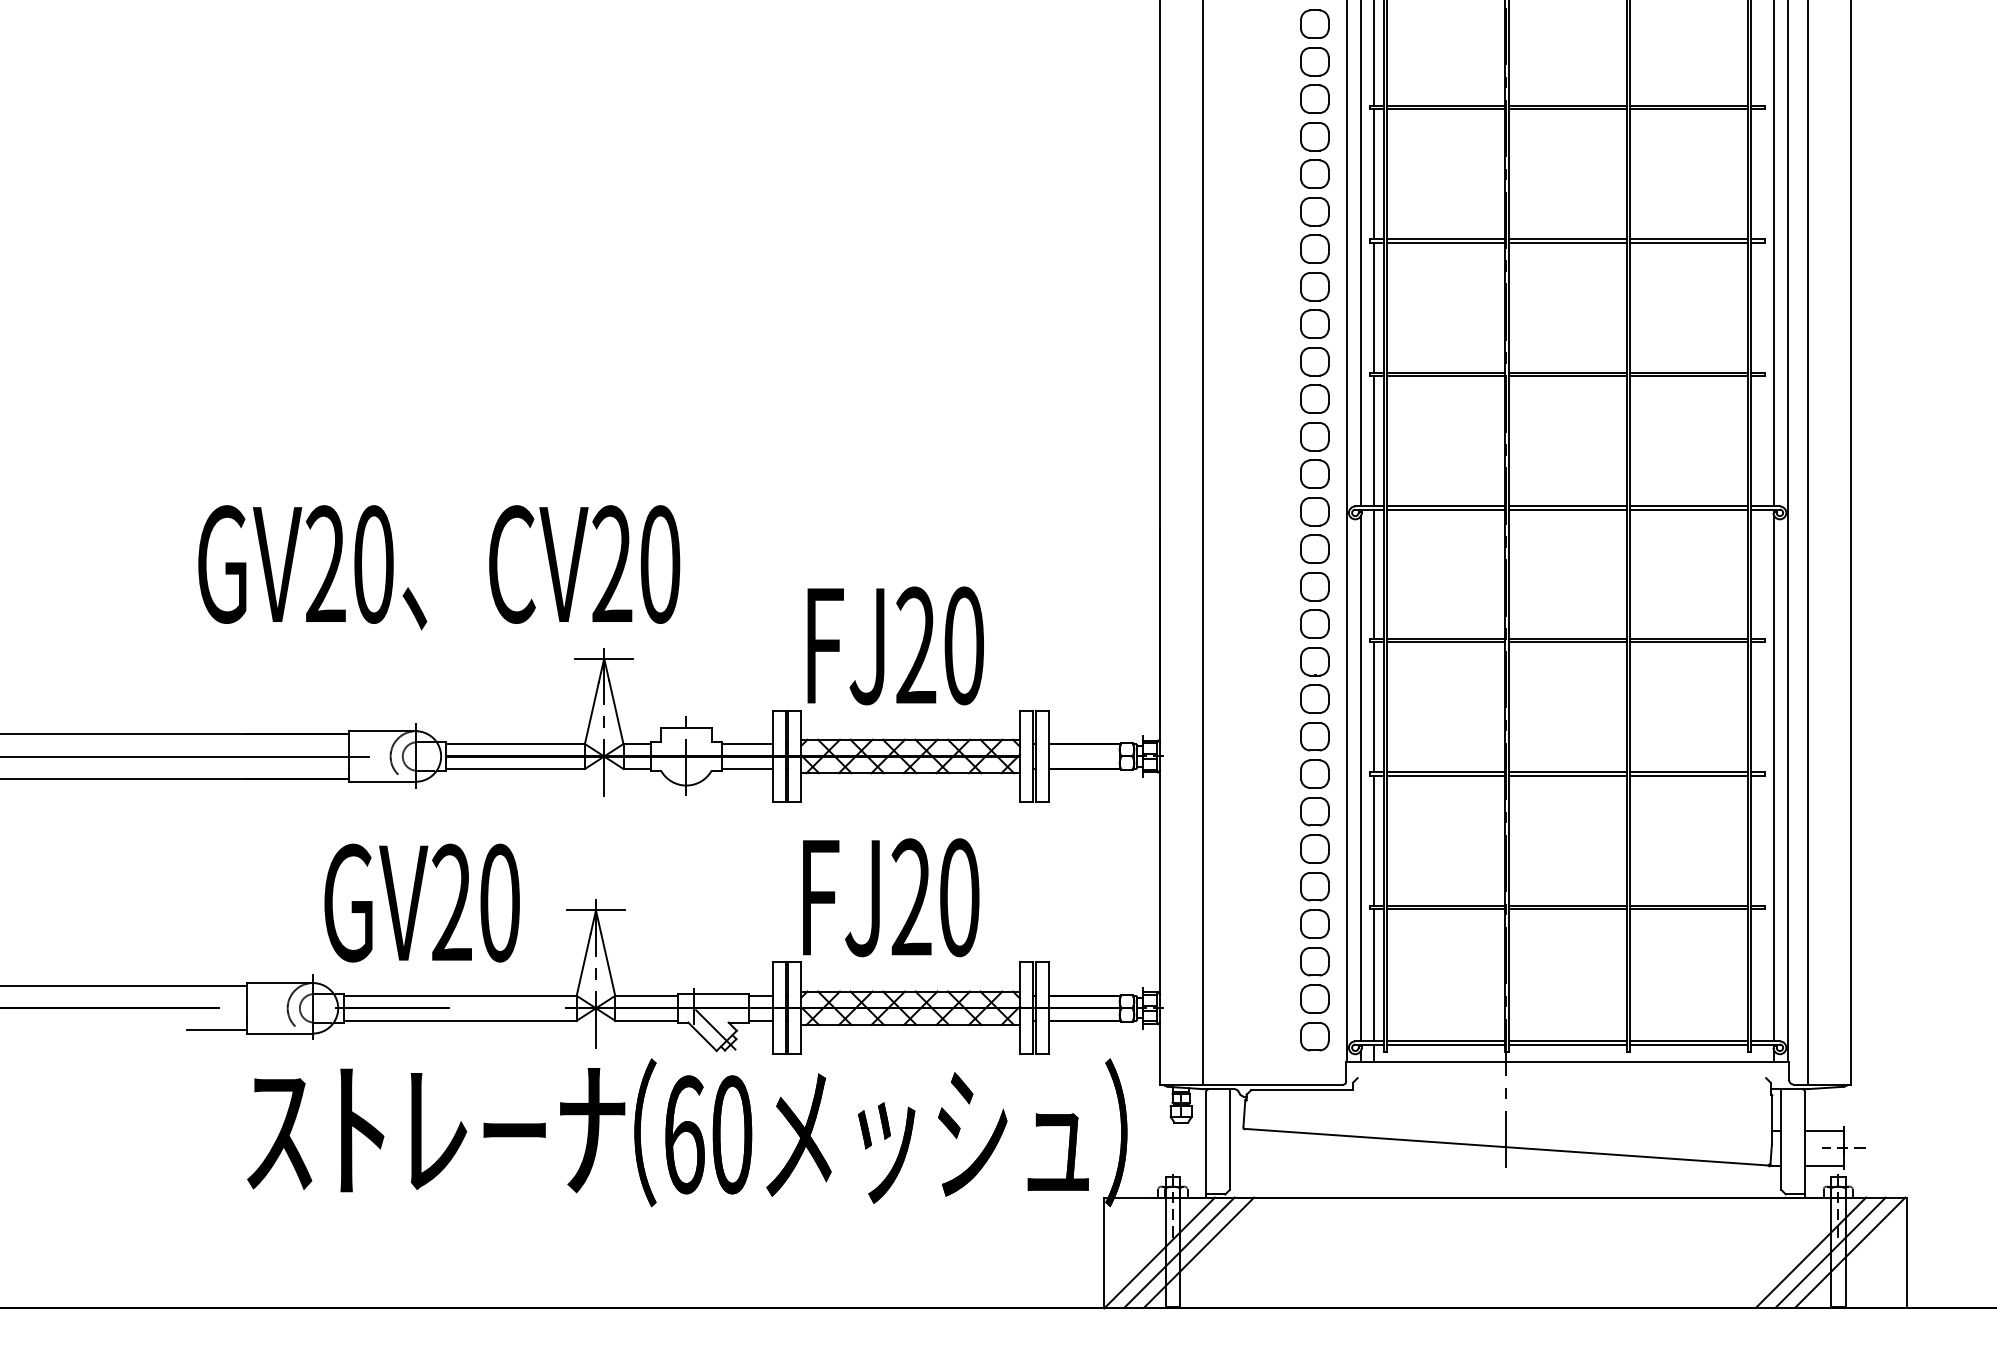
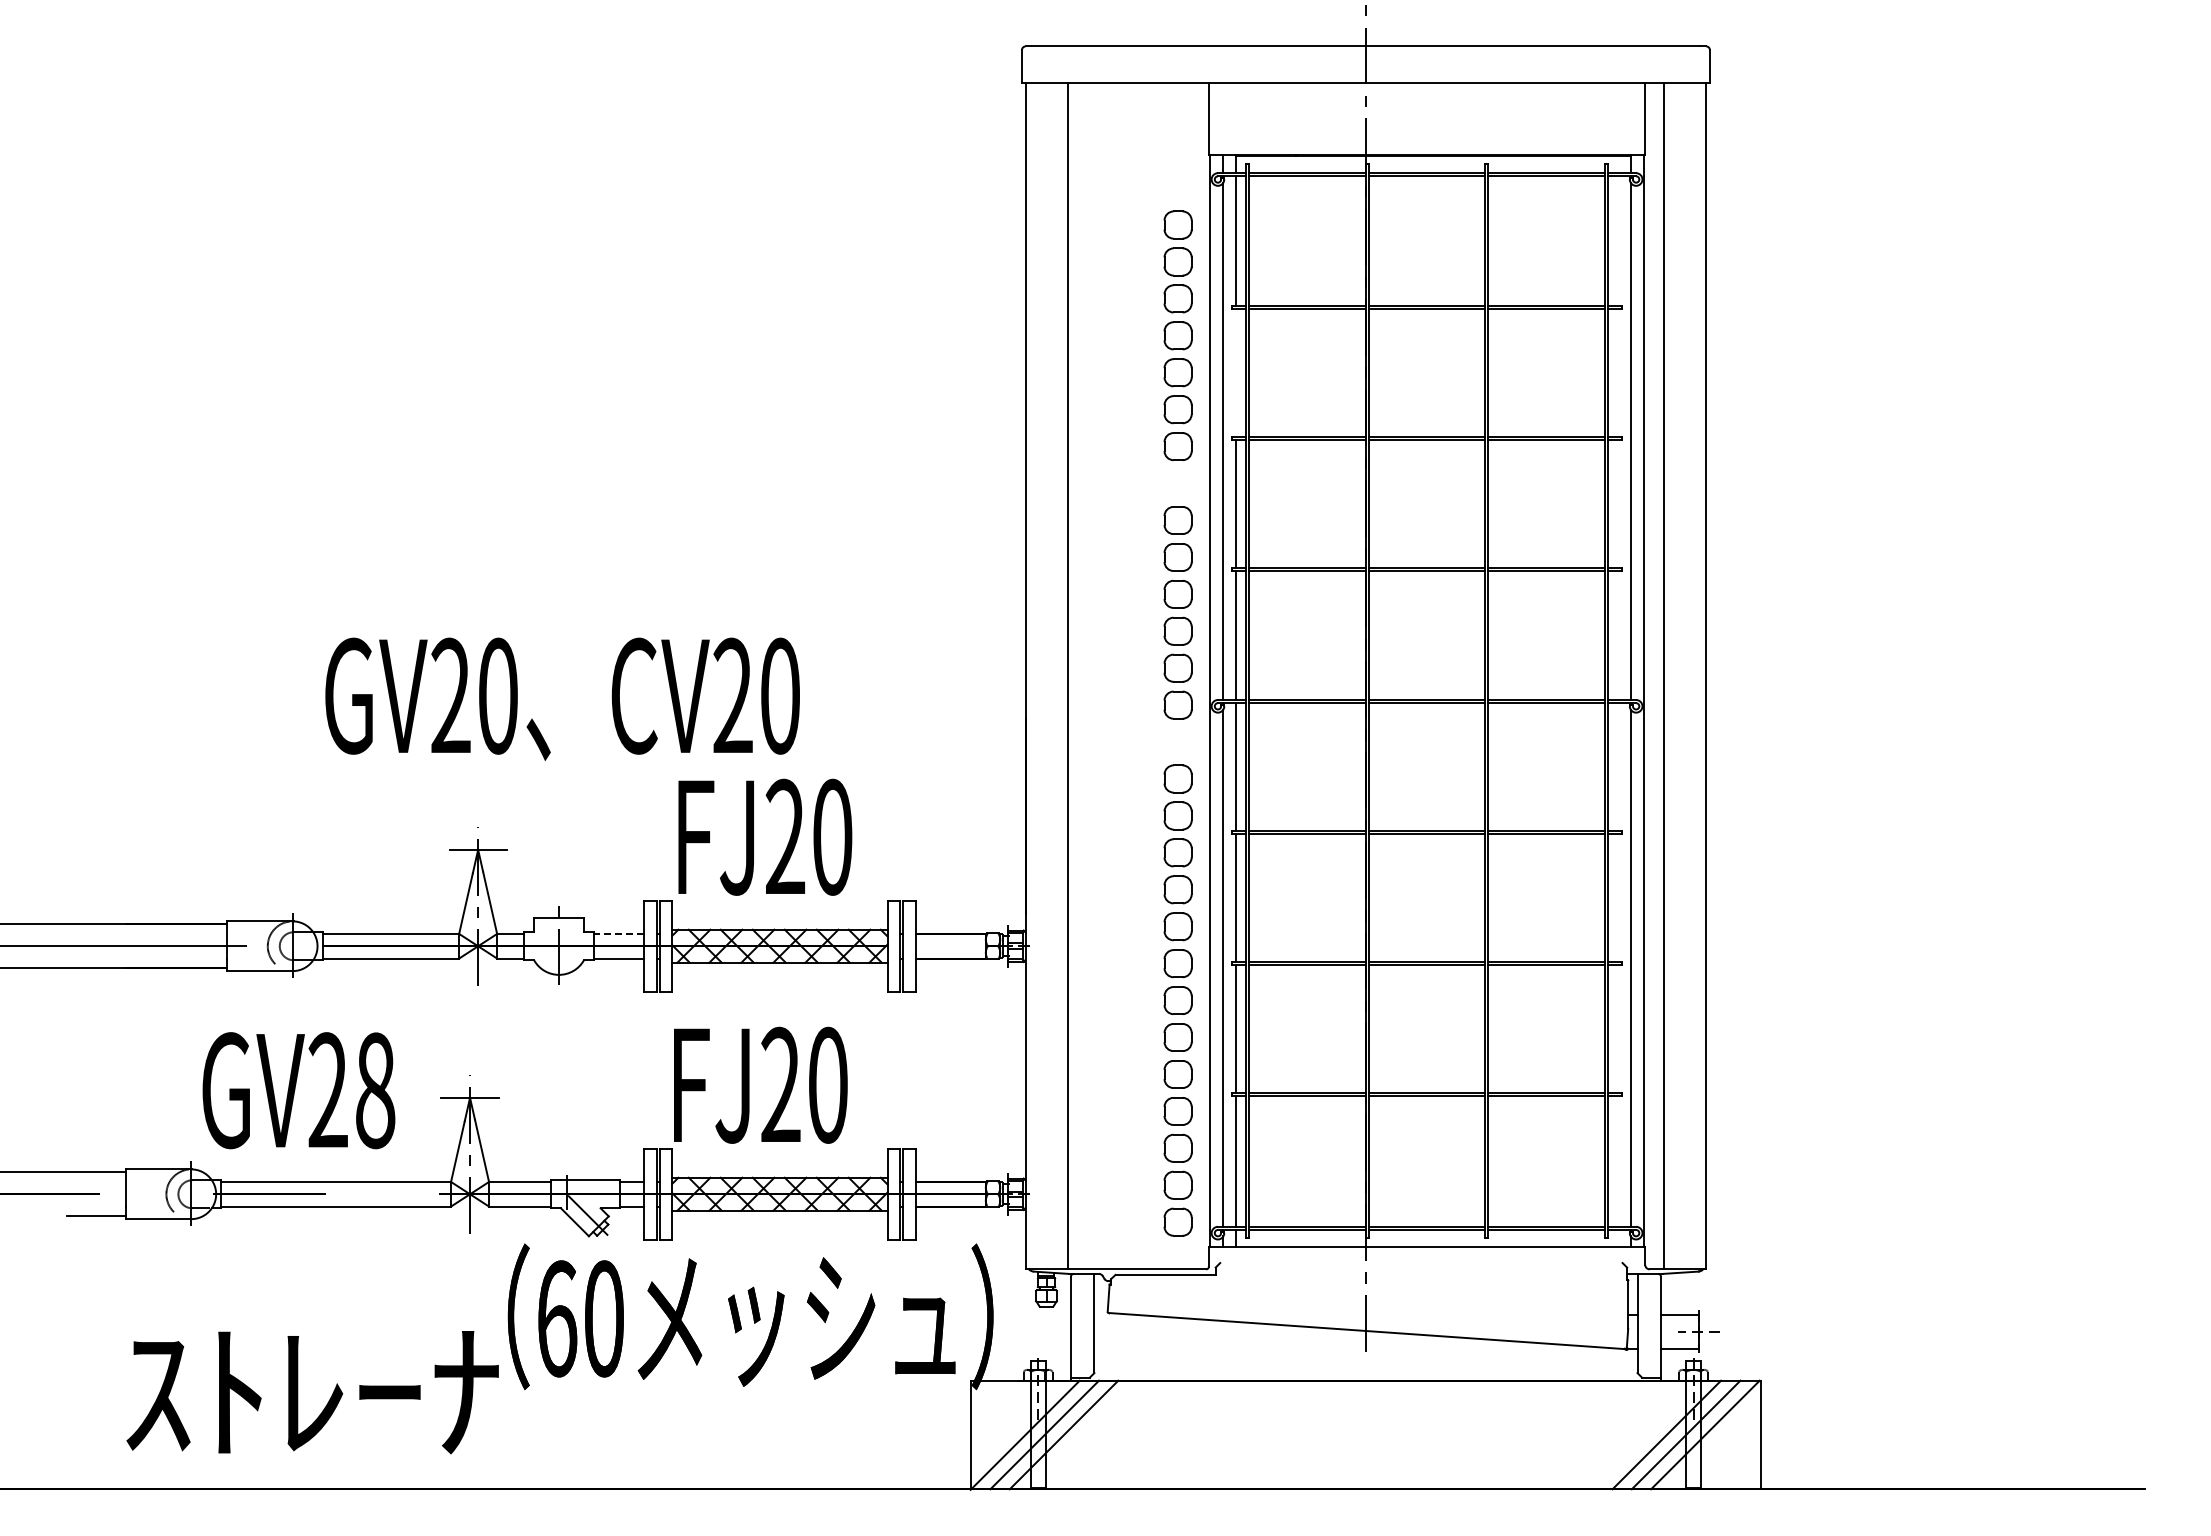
line: (1374, 173) -> (1236, 372), removed
part: (1314, 286) -> (1177, 483), removed
part: (1314, 548) -> (1177, 741), removed
text: (439, 566) -> (562, 698), moved
line: (746, 743) -> (618, 933), solid -> dashed
text: (499, 902) -> (375, 1090), GV20 -> GV28
text: (436, 1130) -> (312, 1392), moved

